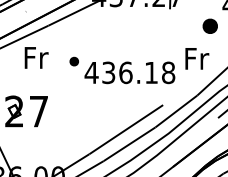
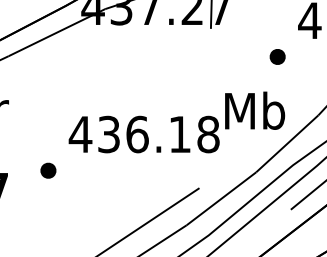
part: (209, 25) -> (276, 55), size x0.62
text: (196, 58) -> (254, 110), Fr -> Mb
part: (73, 61) -> (47, 170), moved

